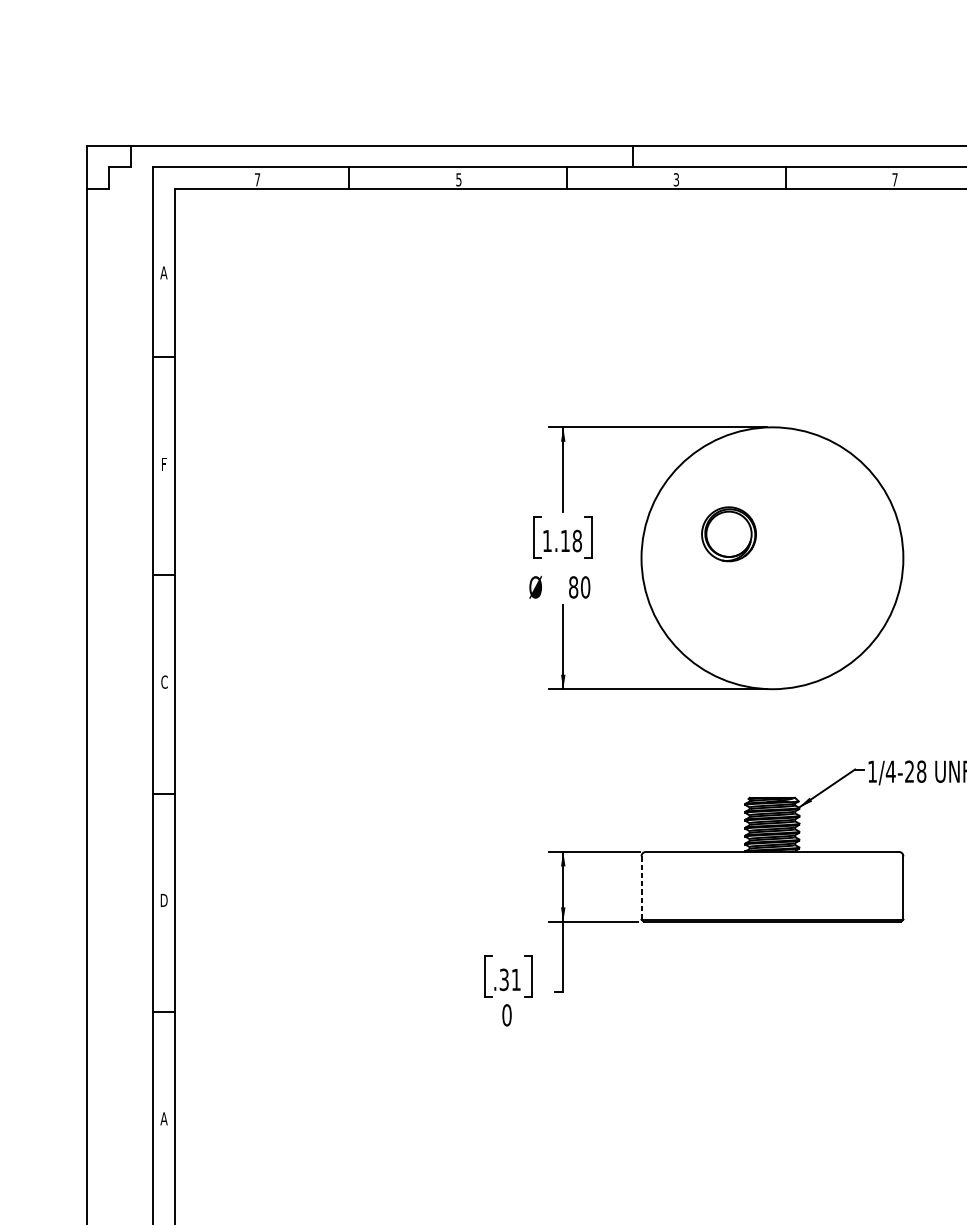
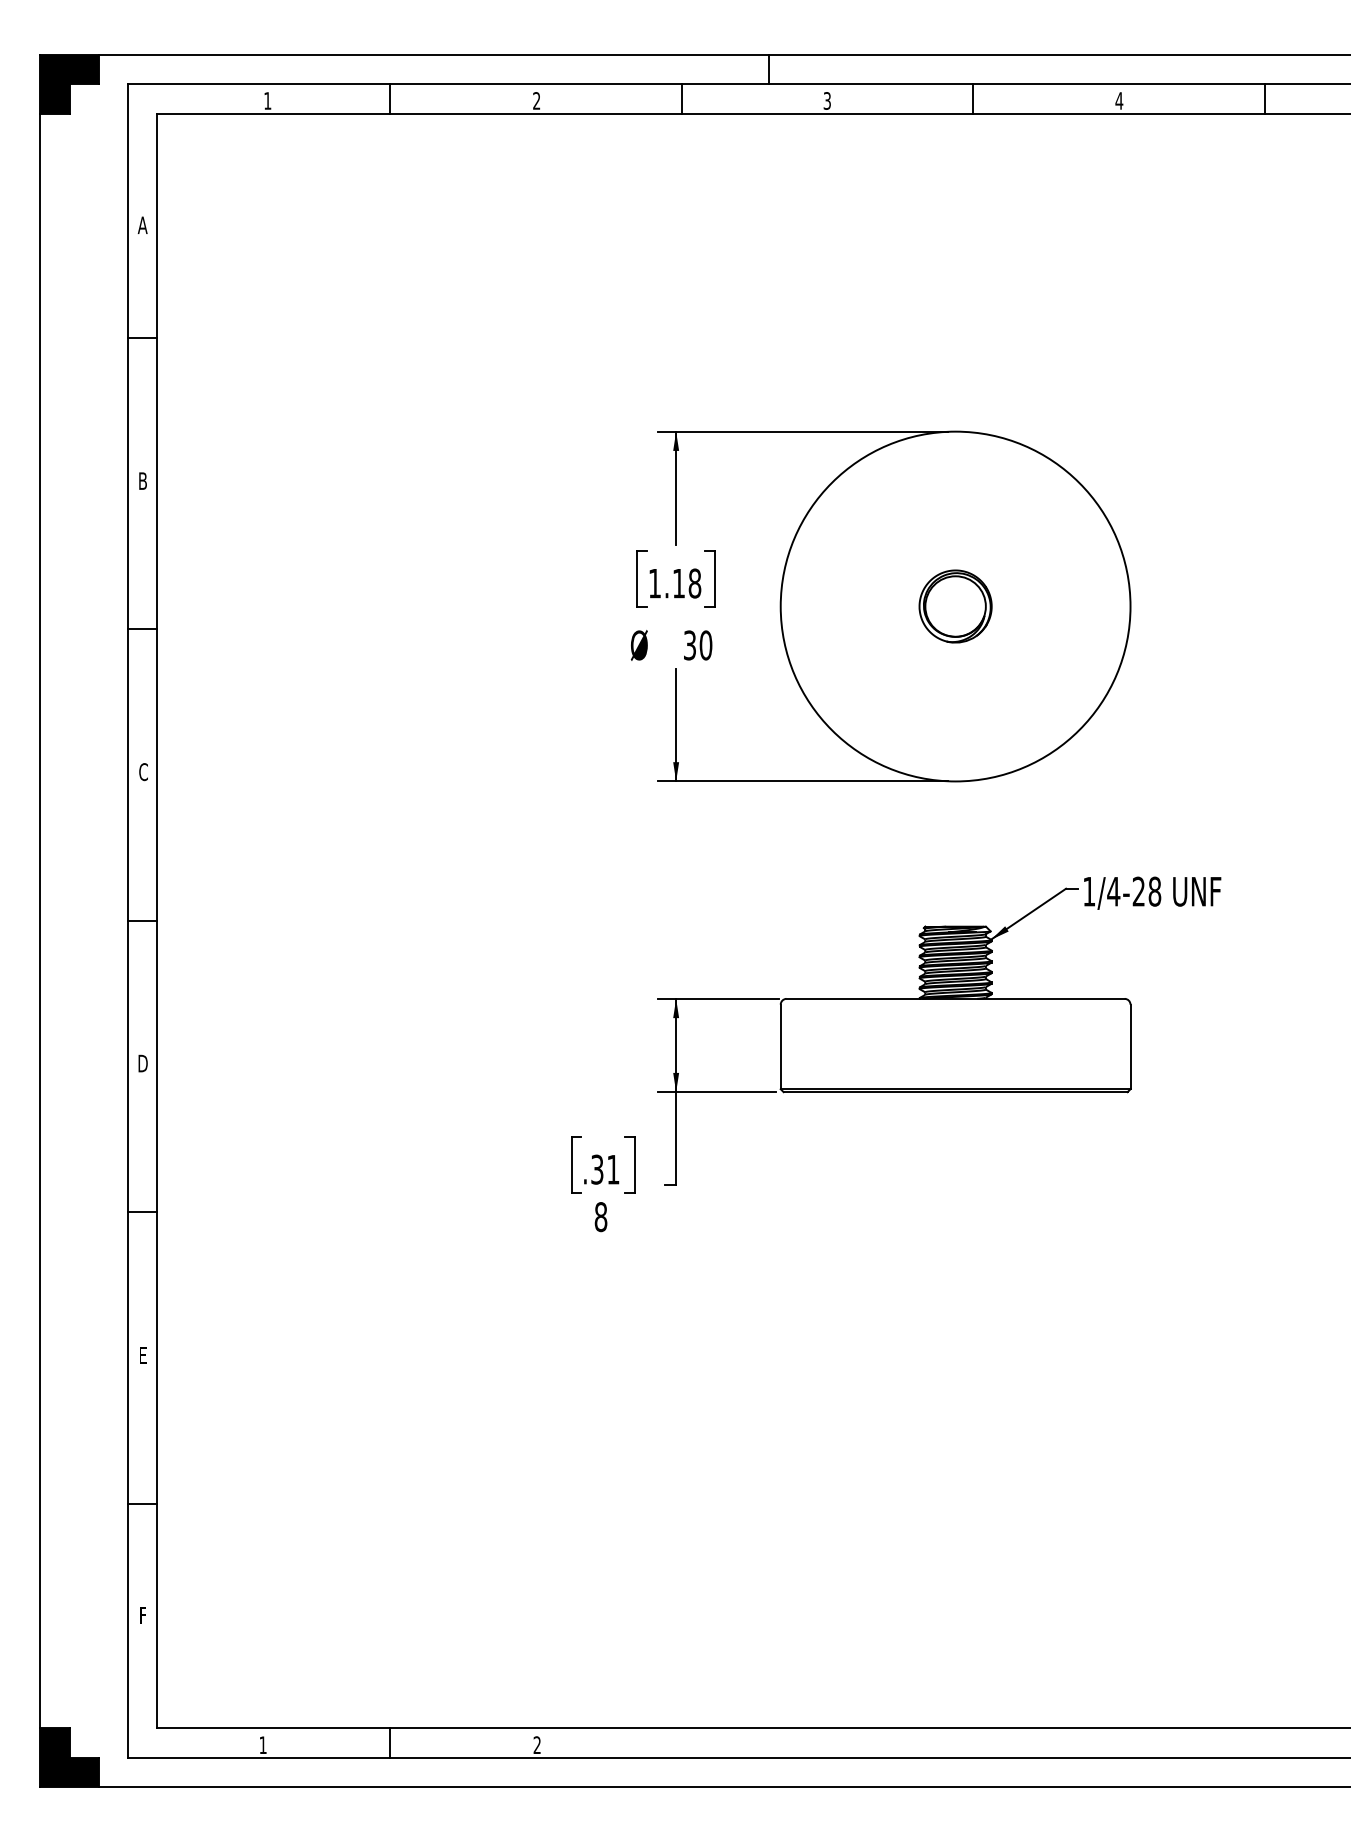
fill: (109, 167) -> (69, 84), added
text: (257, 179) -> (267, 100), 7 -> 1
text: (458, 179) -> (536, 100), 5 -> 2
text: (895, 179) -> (1119, 100), 7 -> 4
text: (163, 463) -> (142, 480), F -> B
part: (728, 534) -> (955, 606), moved
text: (573, 587) -> (689, 645), 80 -> 30
line: (641, 888) -> (780, 1047), dashed -> solid
text: (506, 1014) -> (600, 1216), 0 -> 8
text: (163, 1118) -> (142, 1355), A -> E

